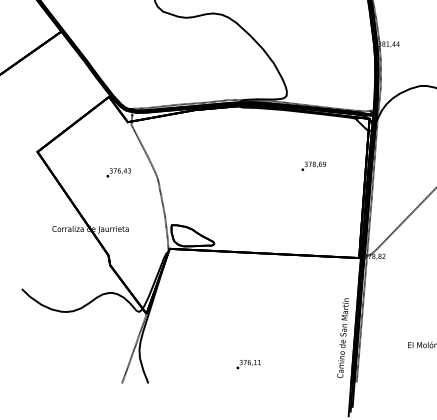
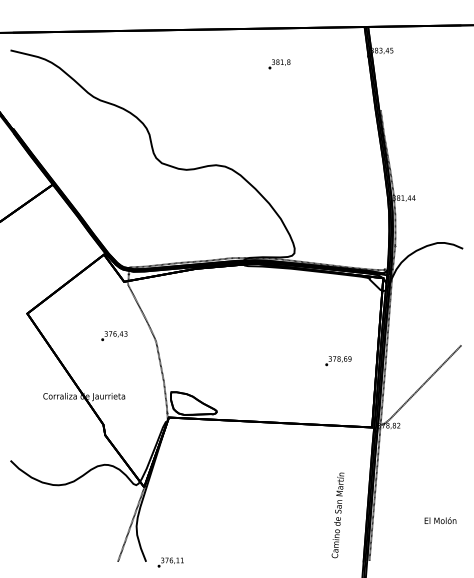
text: (313, 166) -> (338, 361), moved
text: (342, 338) -> (337, 515), moved
text: (248, 364) -> (170, 562), moved

